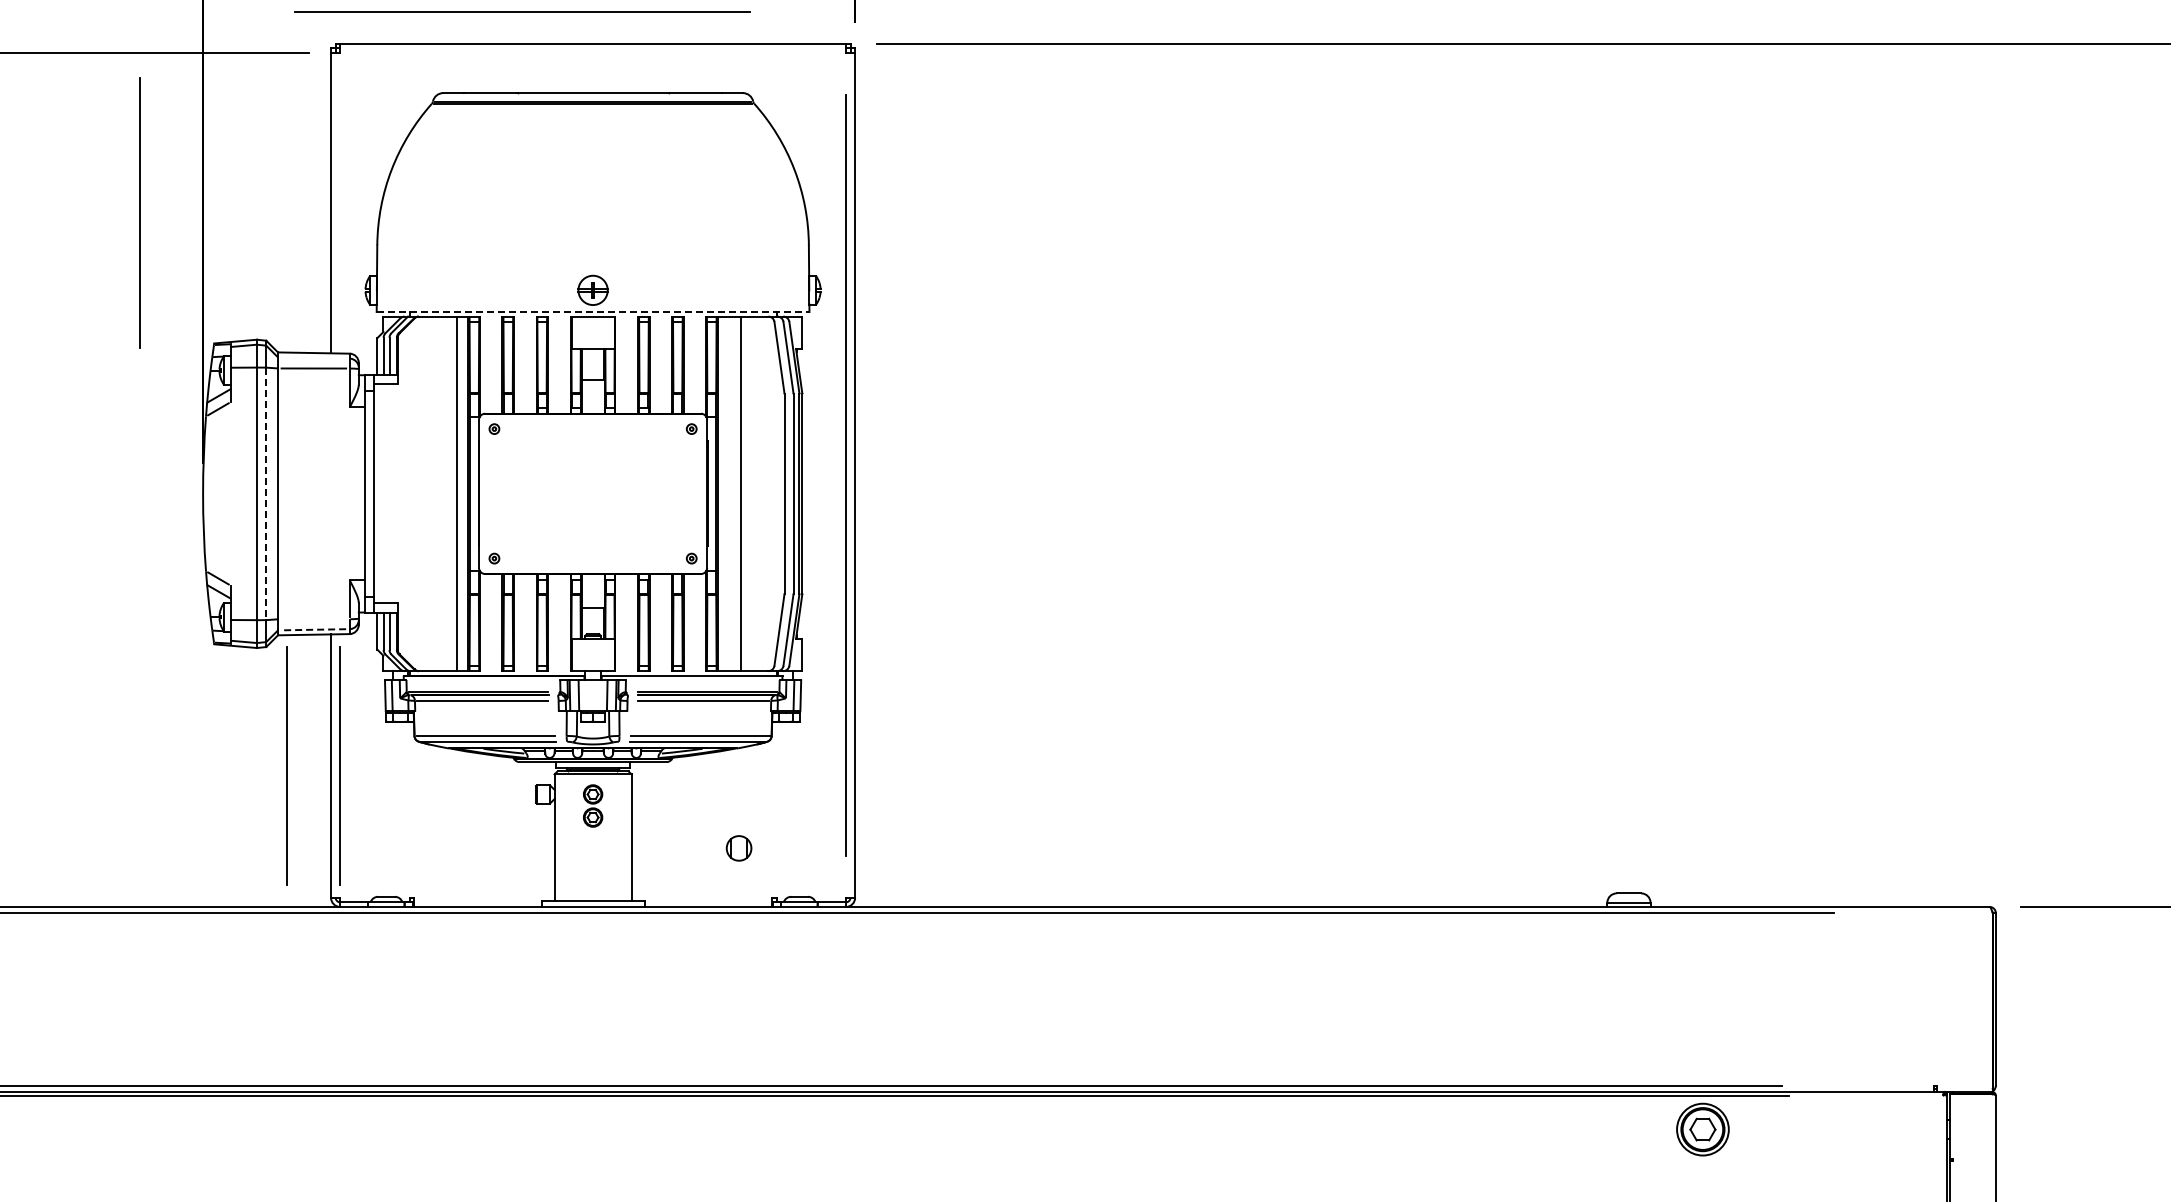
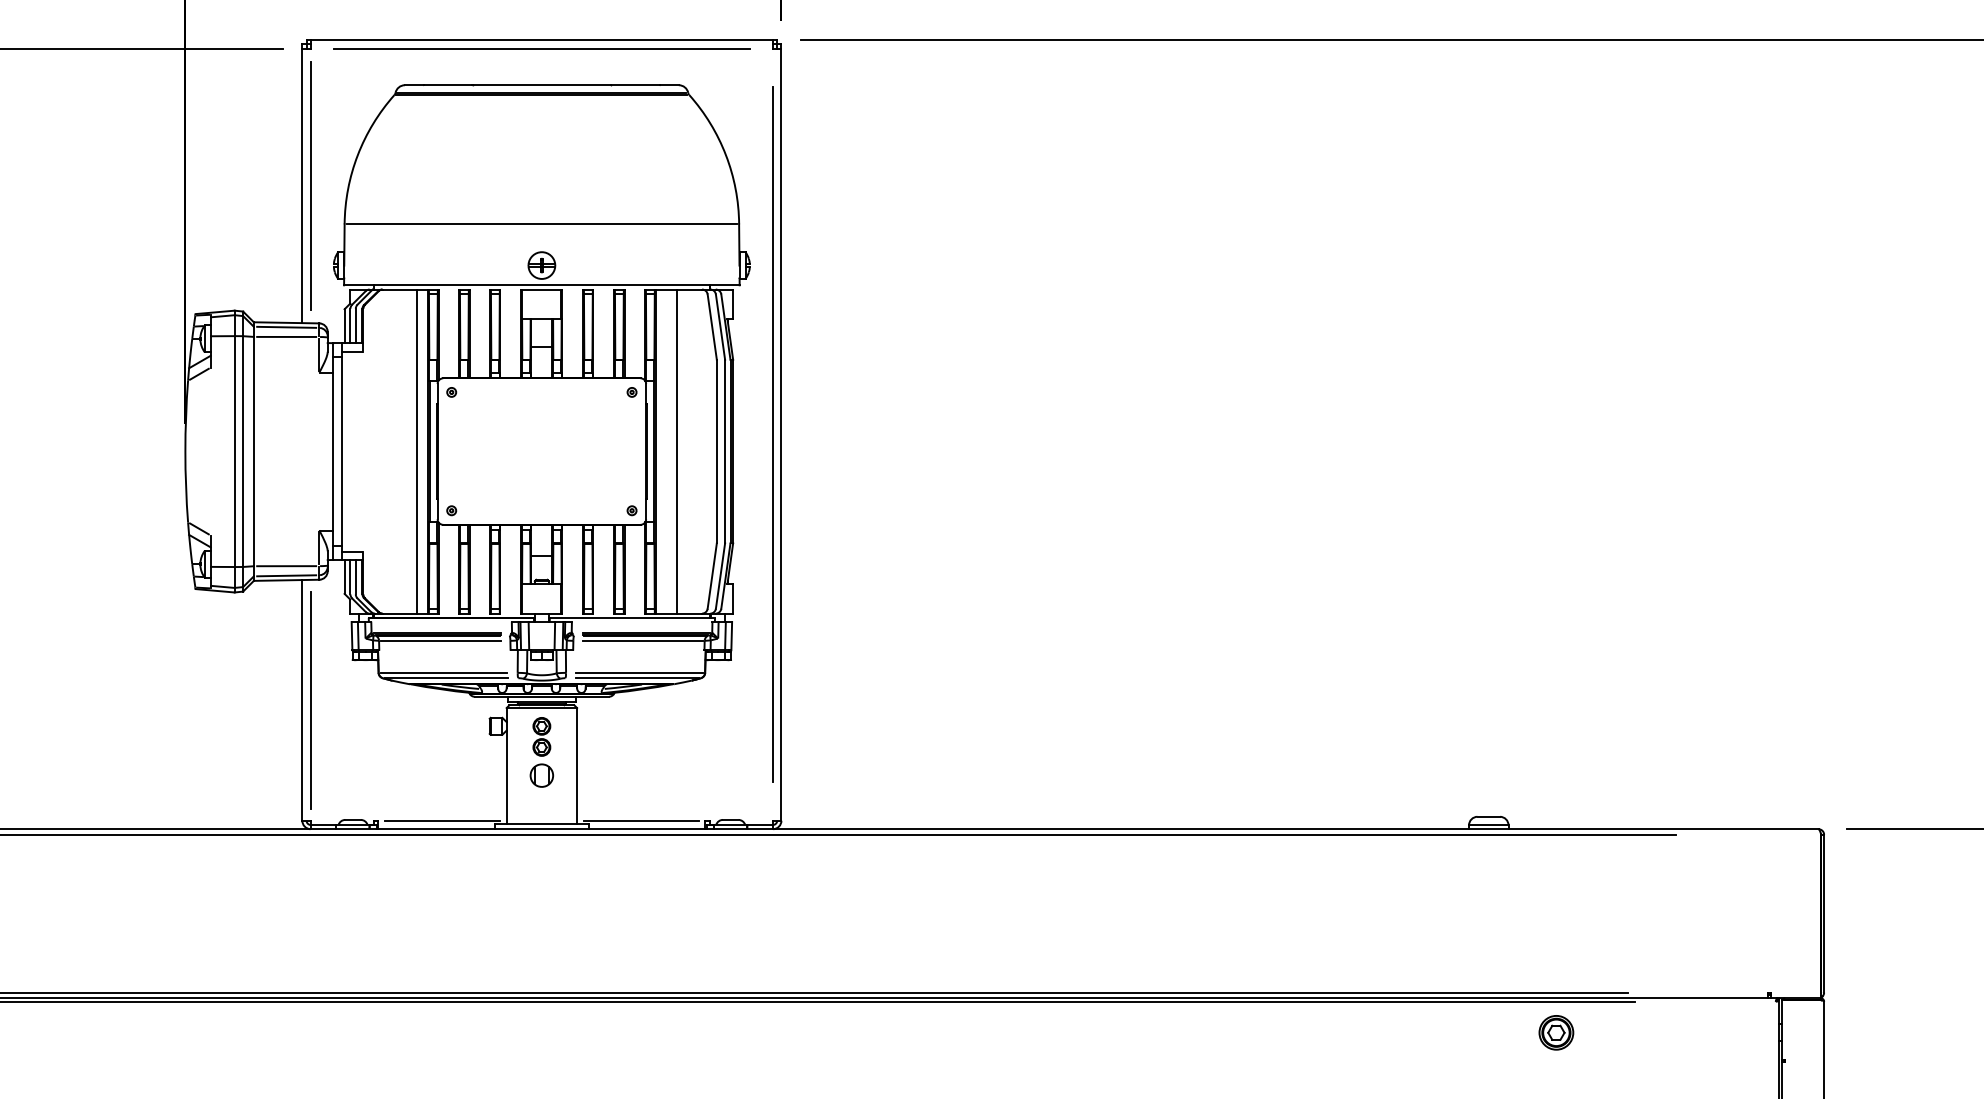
line: (522, 11) -> (542, 48), moved
line: (139, 212) -> (310, 185), moved
line: (592, 245) -> (541, 224), added
line: (593, 311) -> (542, 284), dashed -> solid
line: (313, 357) -> (286, 326), added
line: (266, 494) -> (243, 452), dashed -> solid
line: (313, 619) -> (286, 566), added
line: (313, 629) -> (286, 575), dashed -> solid
line: (286, 765) -> (261, 699), removed
part: (738, 848) -> (541, 775), moved
line: (484, 897) -> (442, 820), added
line: (701, 897) -> (640, 820), added
part: (1702, 1129) -> (1555, 1032), size x0.71

